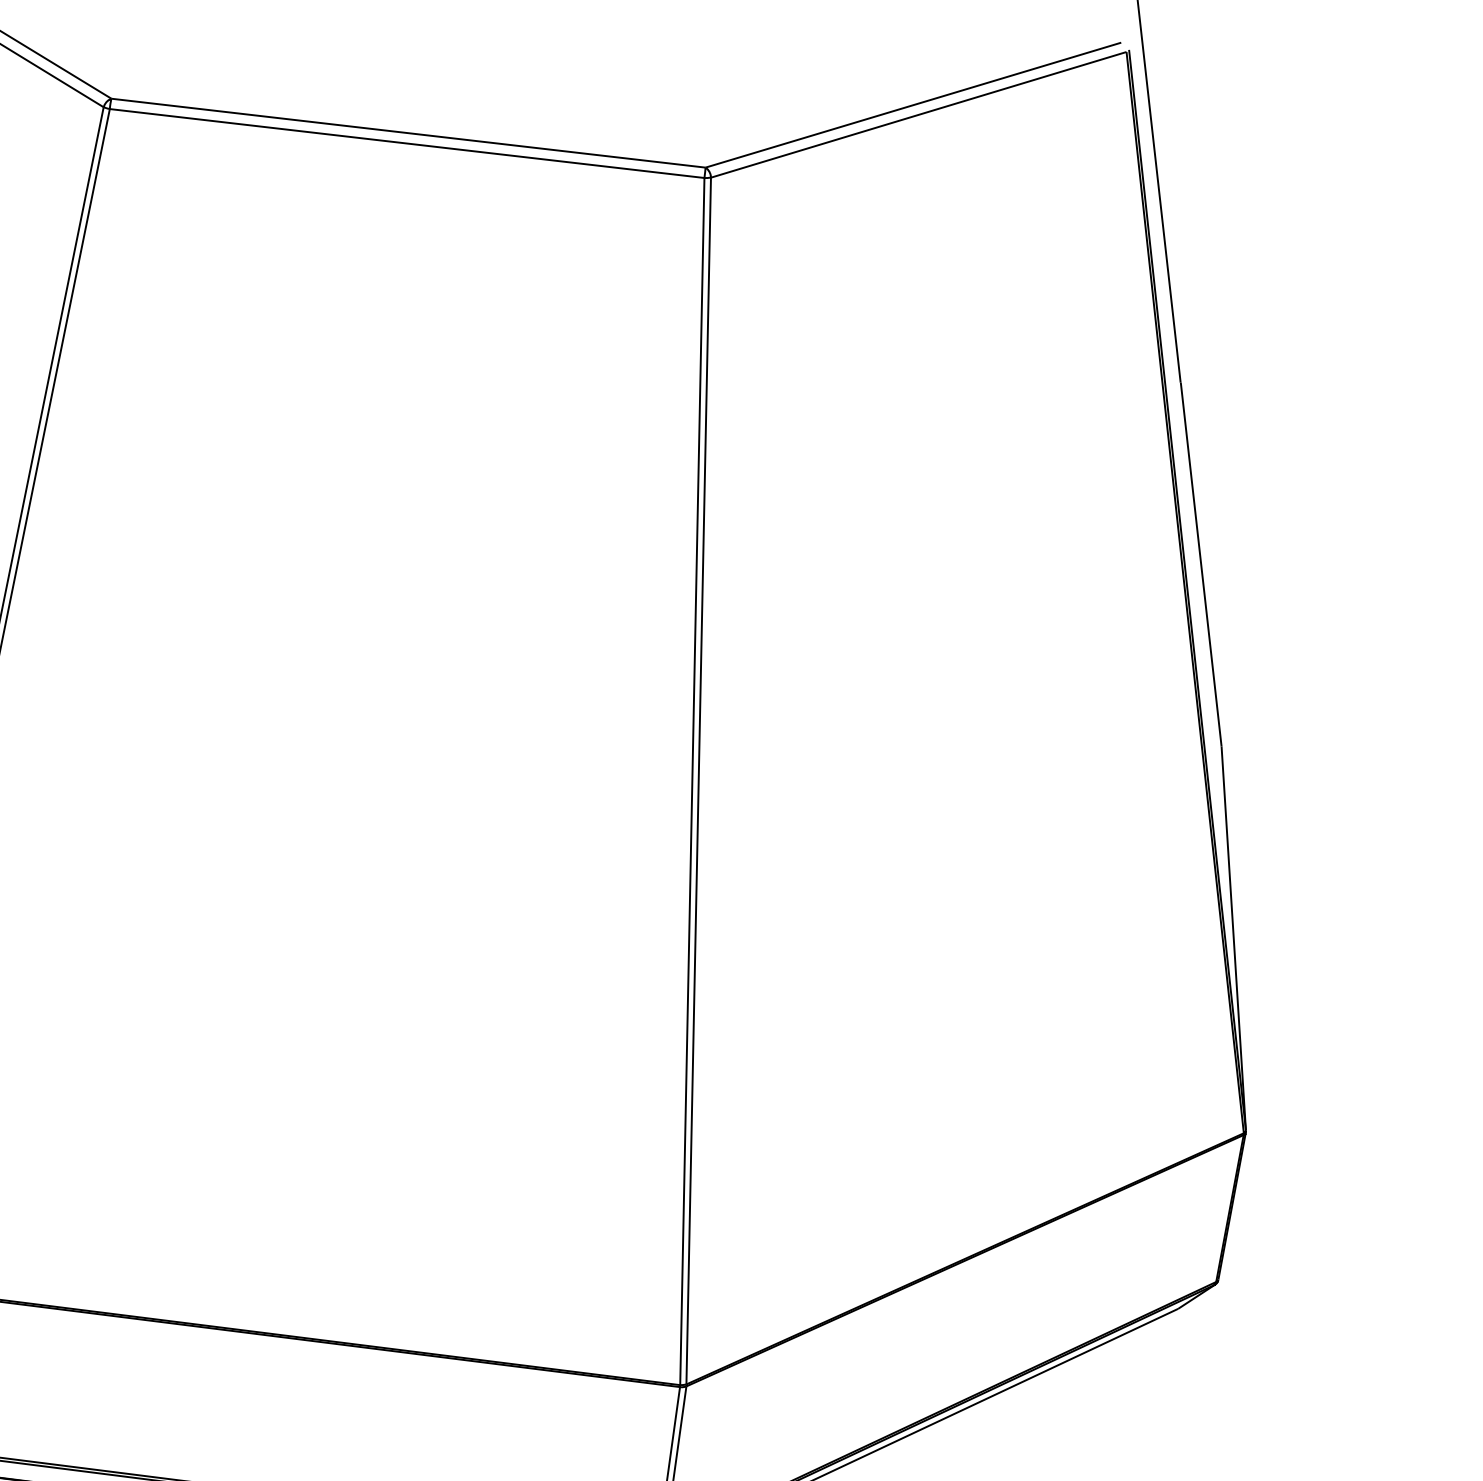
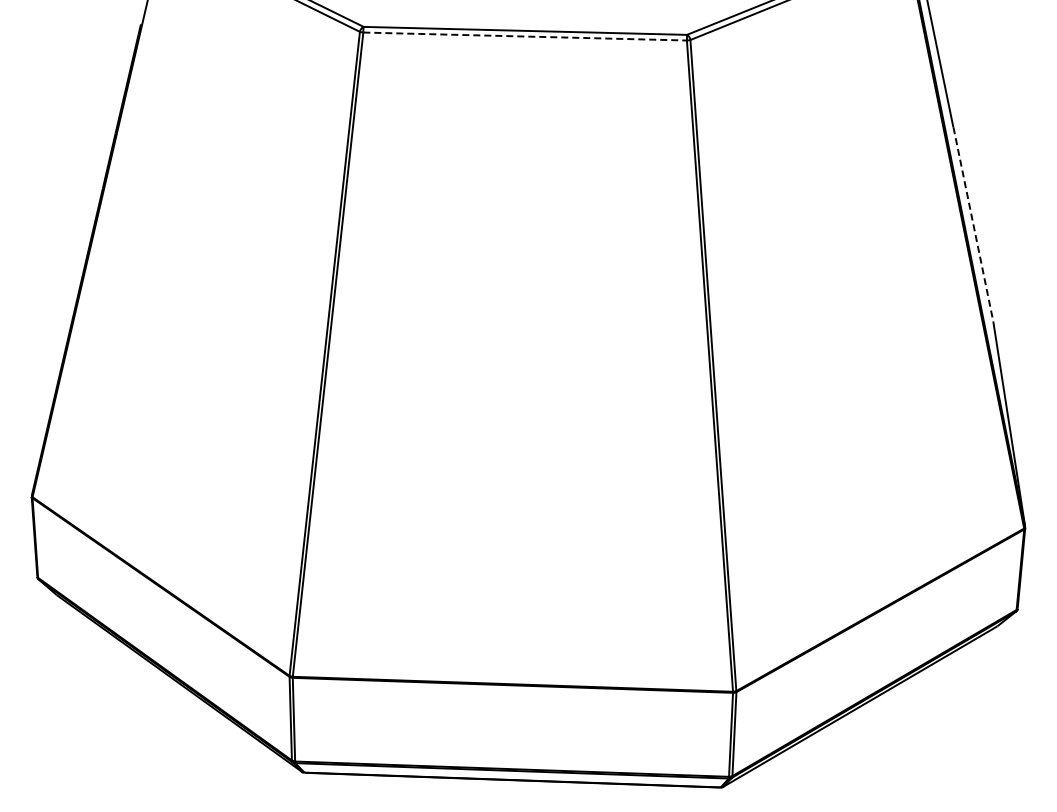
line: (407, 143) -> (525, 36), solid -> dashed
line: (1201, 564) -> (973, 224), solid -> dashed

